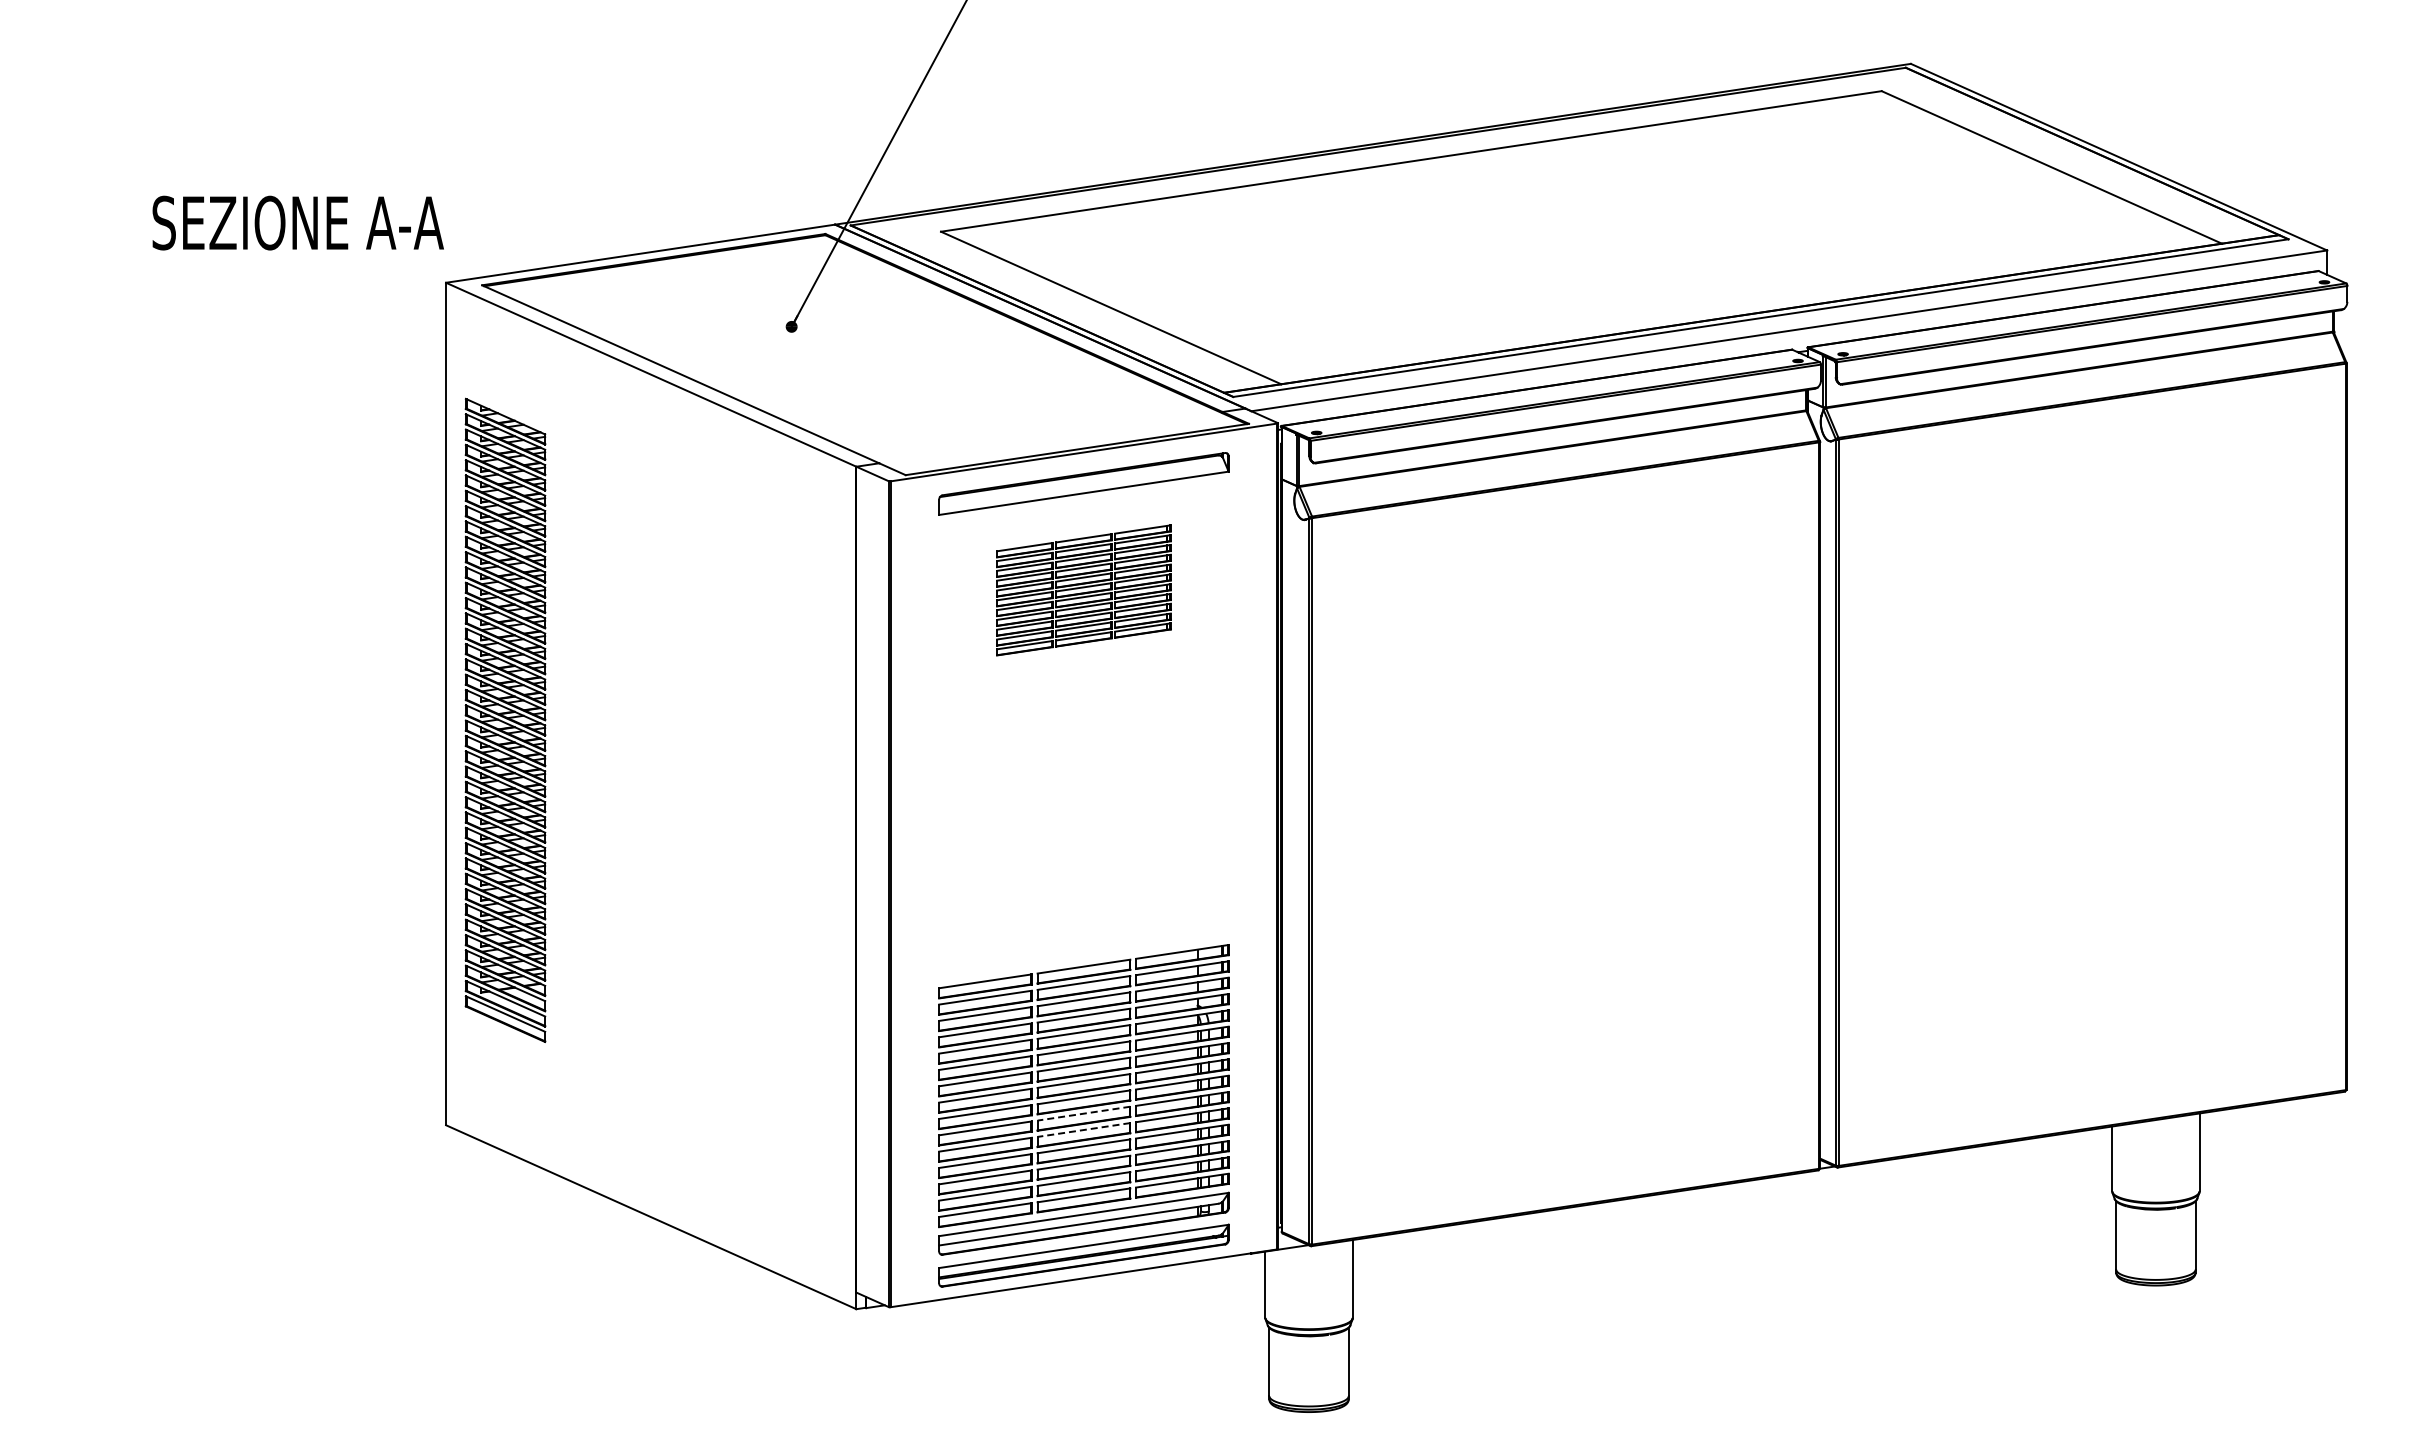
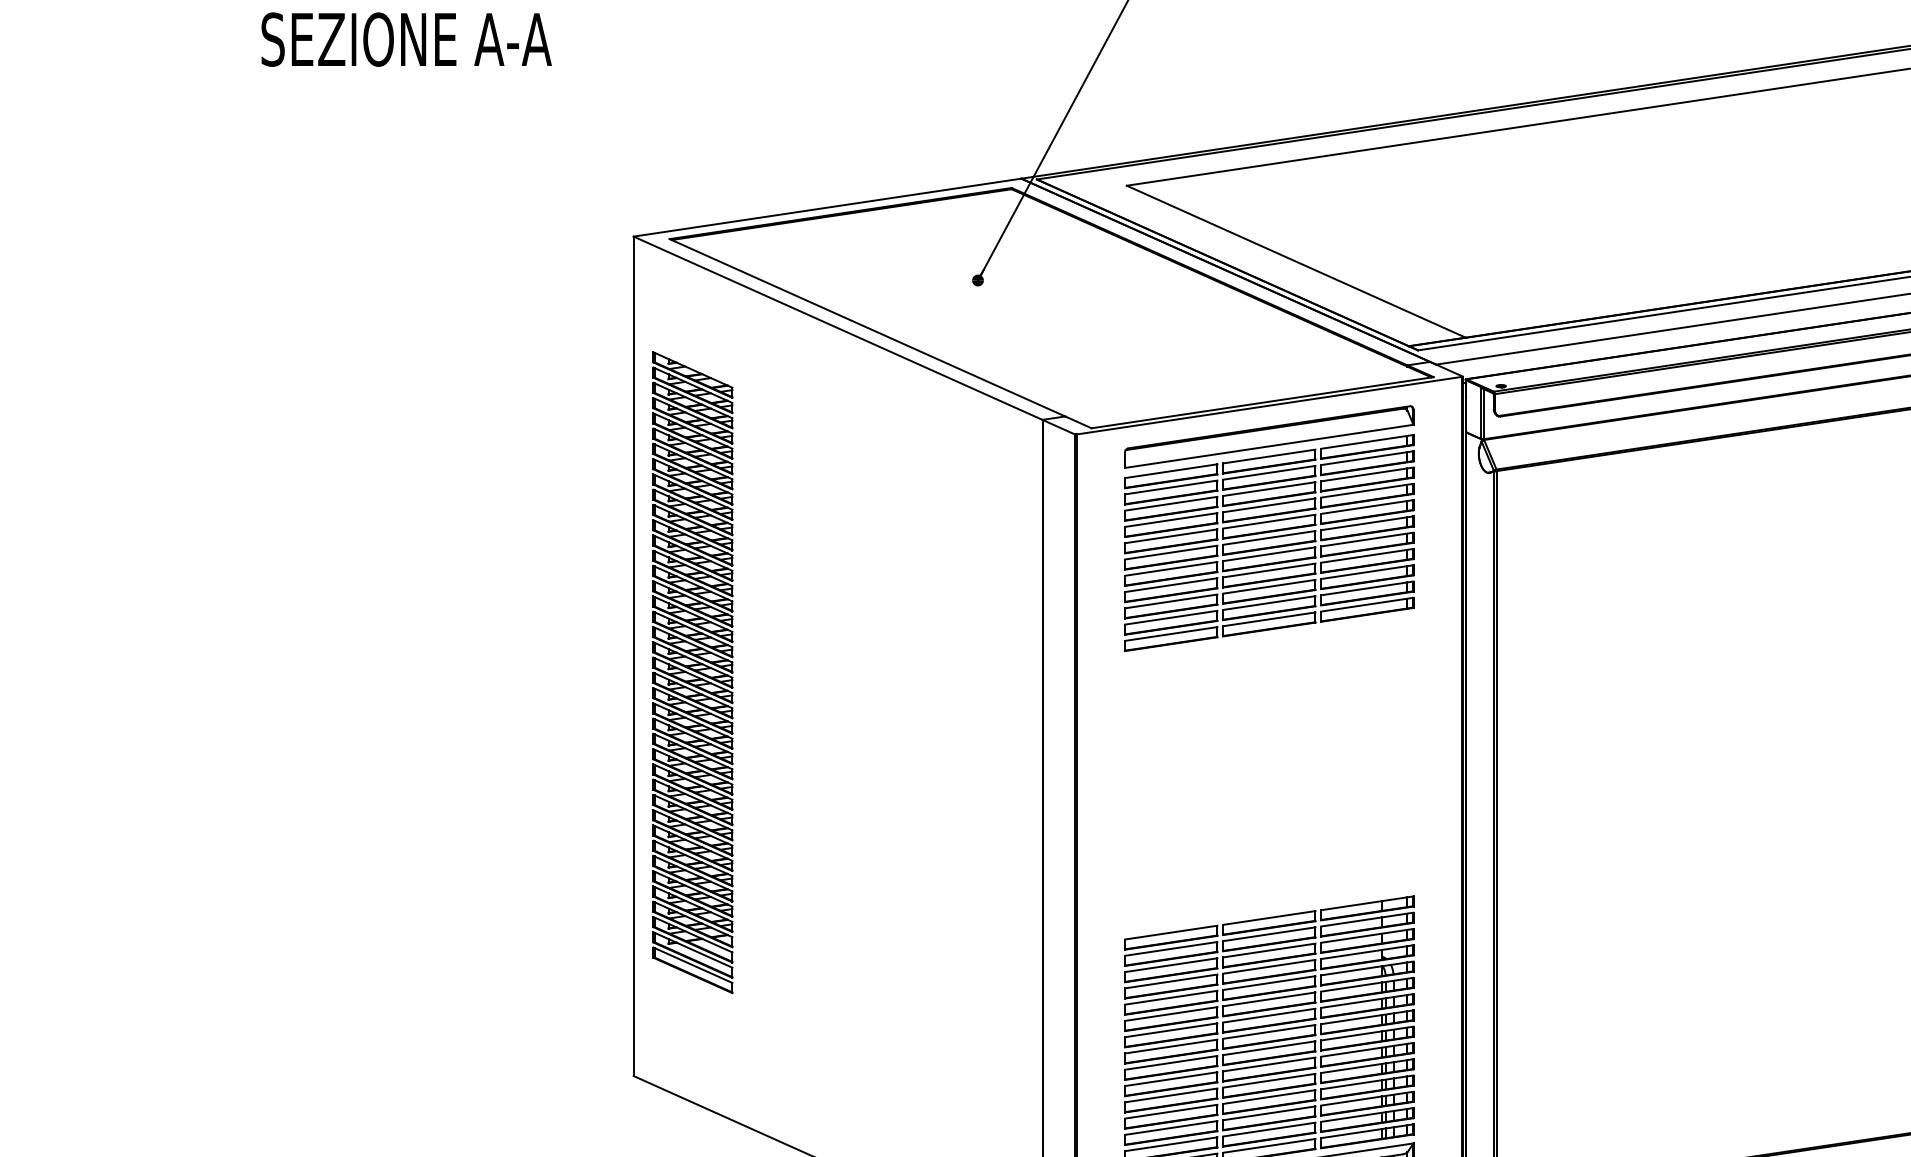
text: (297, 222) -> (405, 39), moved
part: (1083, 590) -> (1268, 543), size x1.67
line: (1083, 1113) -> (1268, 1064), dashed -> solid
line: (1083, 1130) -> (1268, 1081), dashed -> solid

